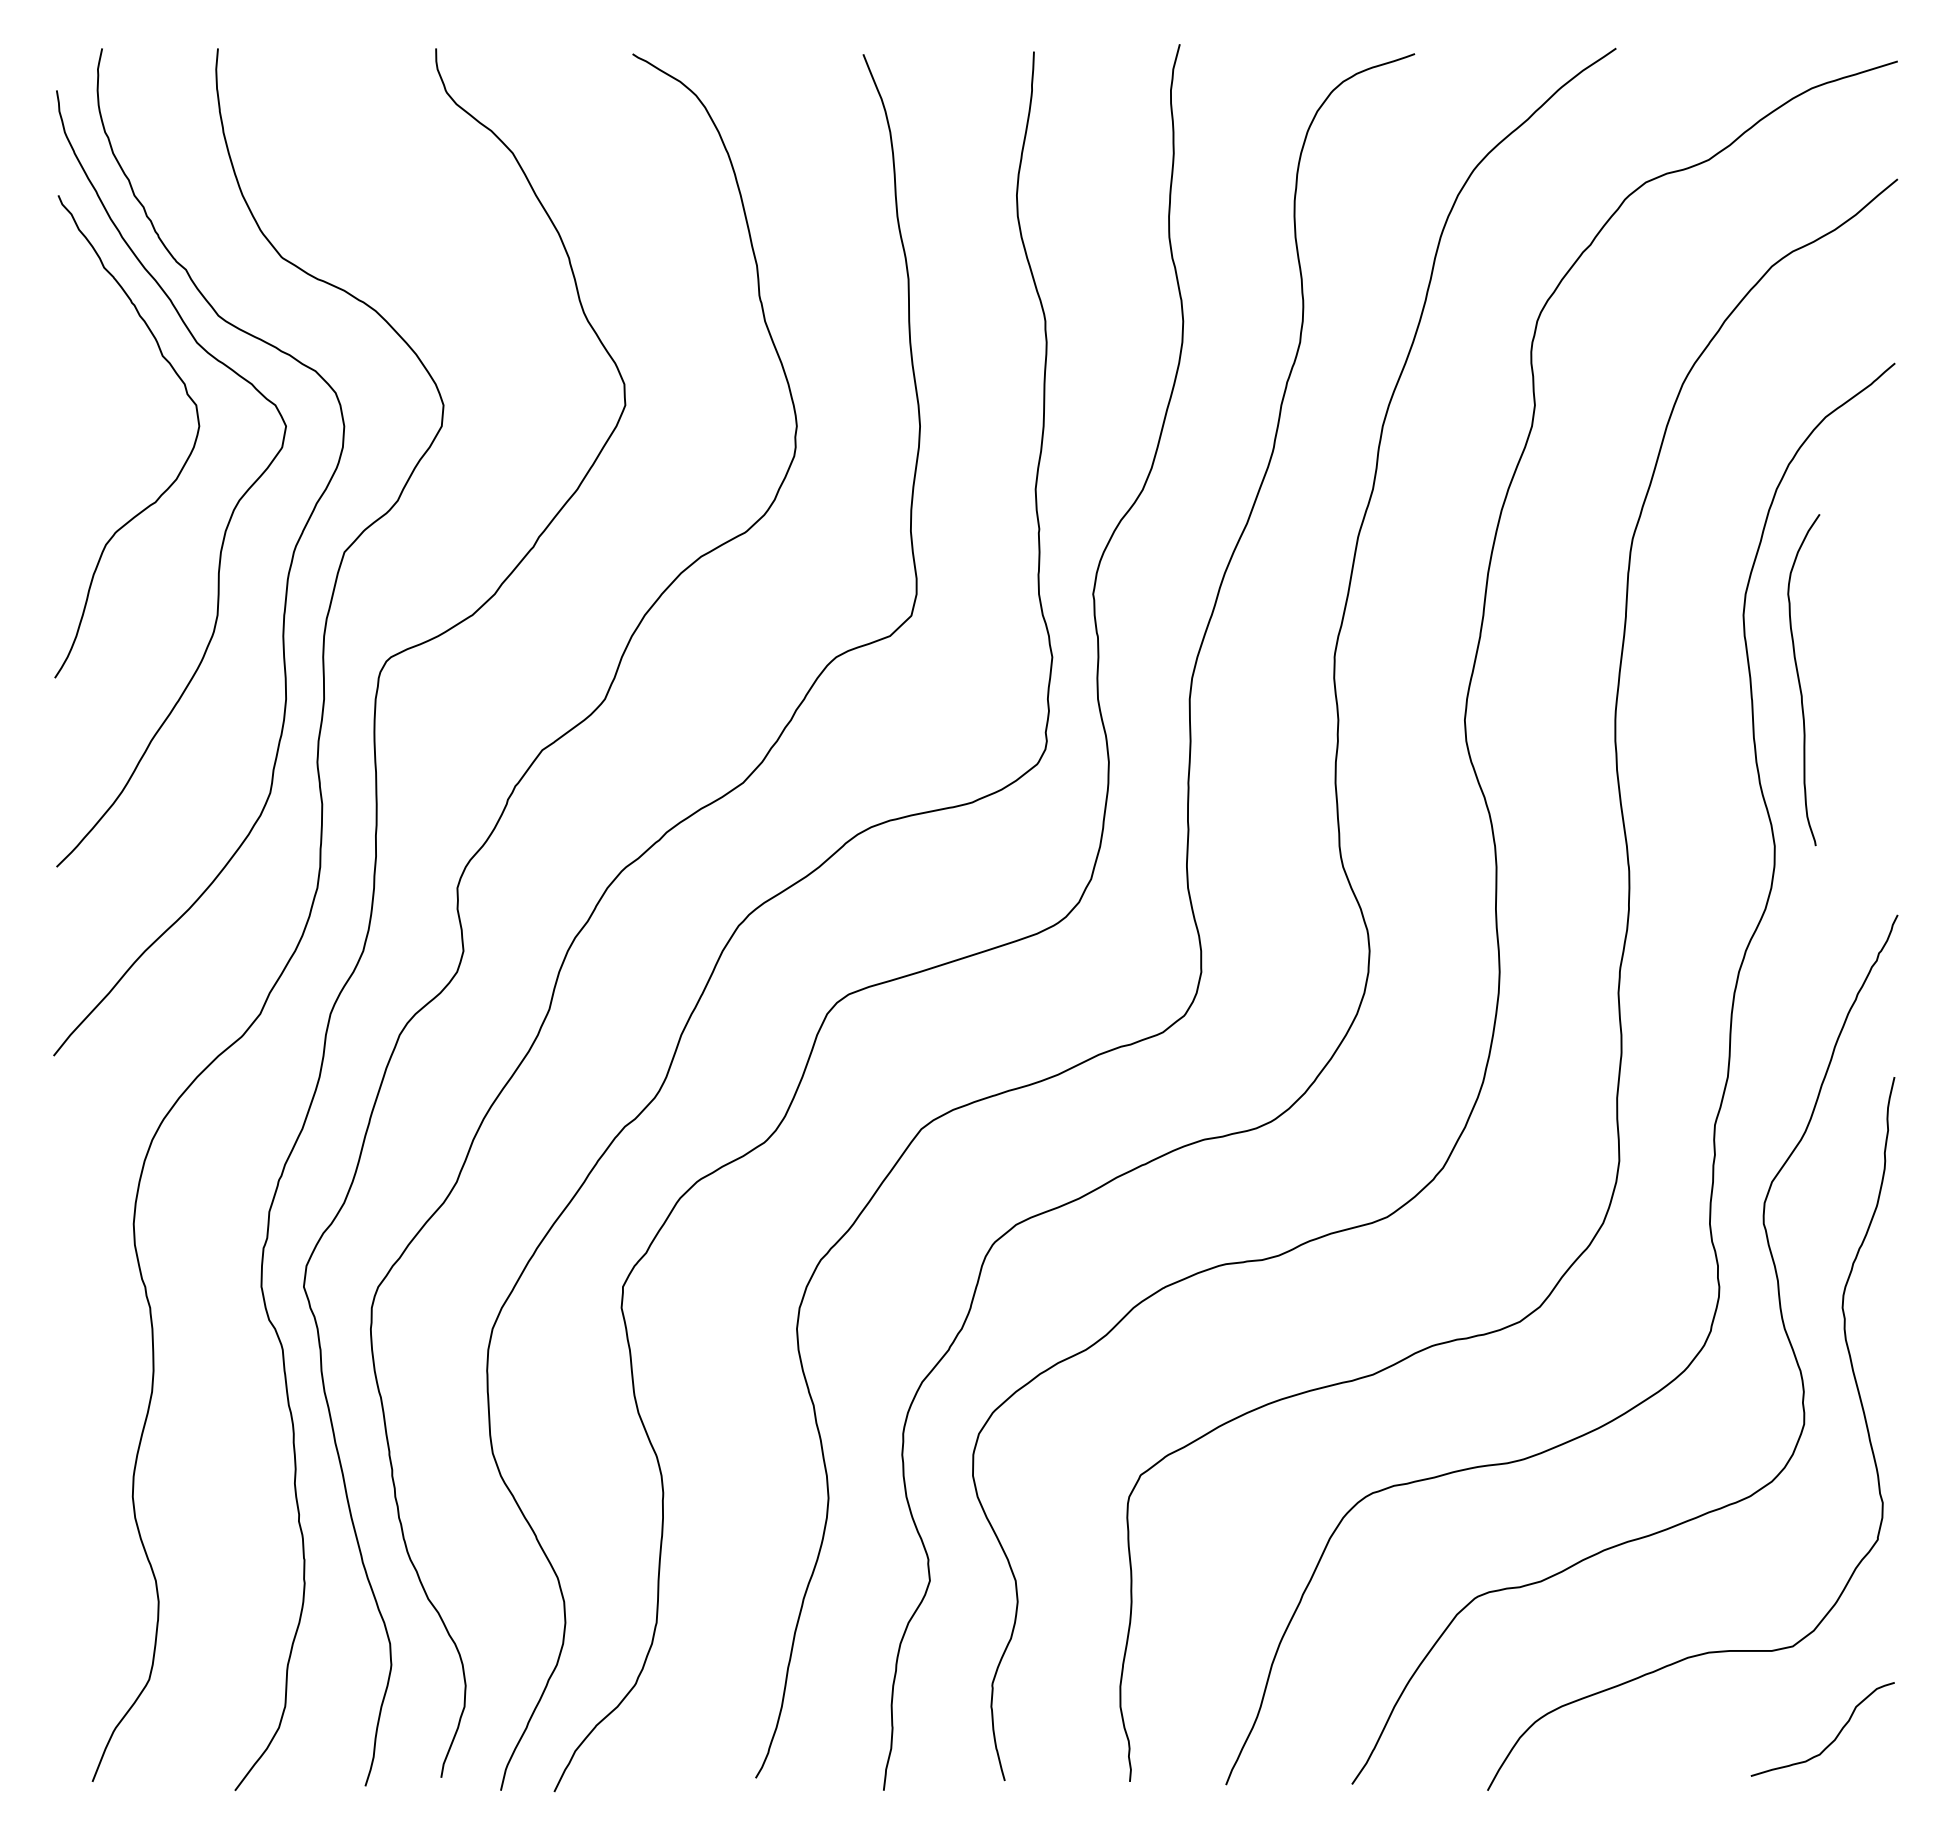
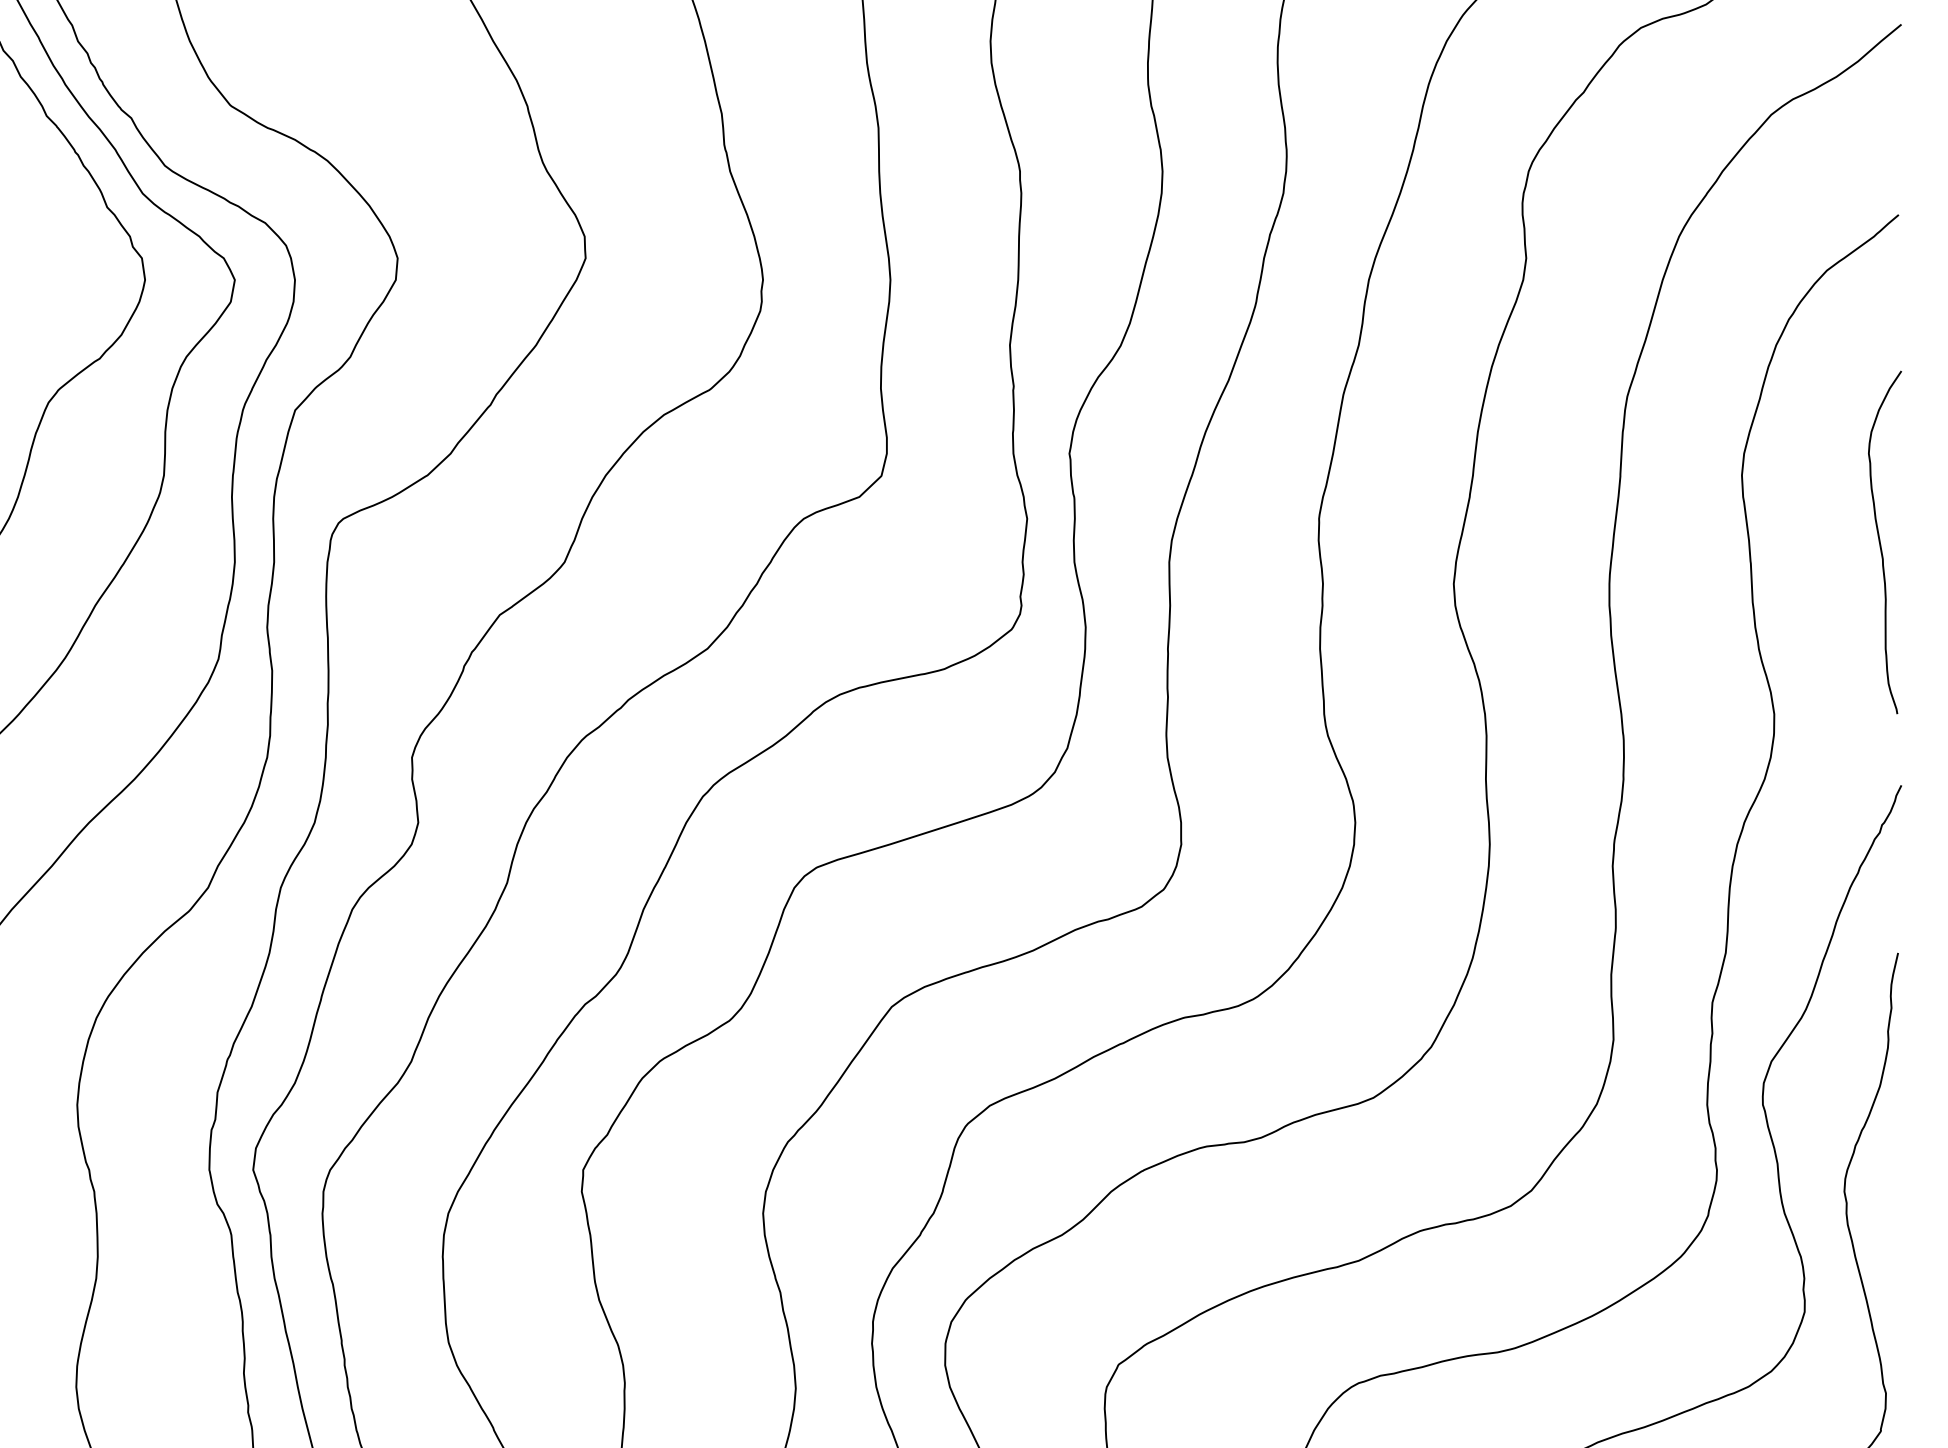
curve: (1800, 682) -> (1881, 544), moved

